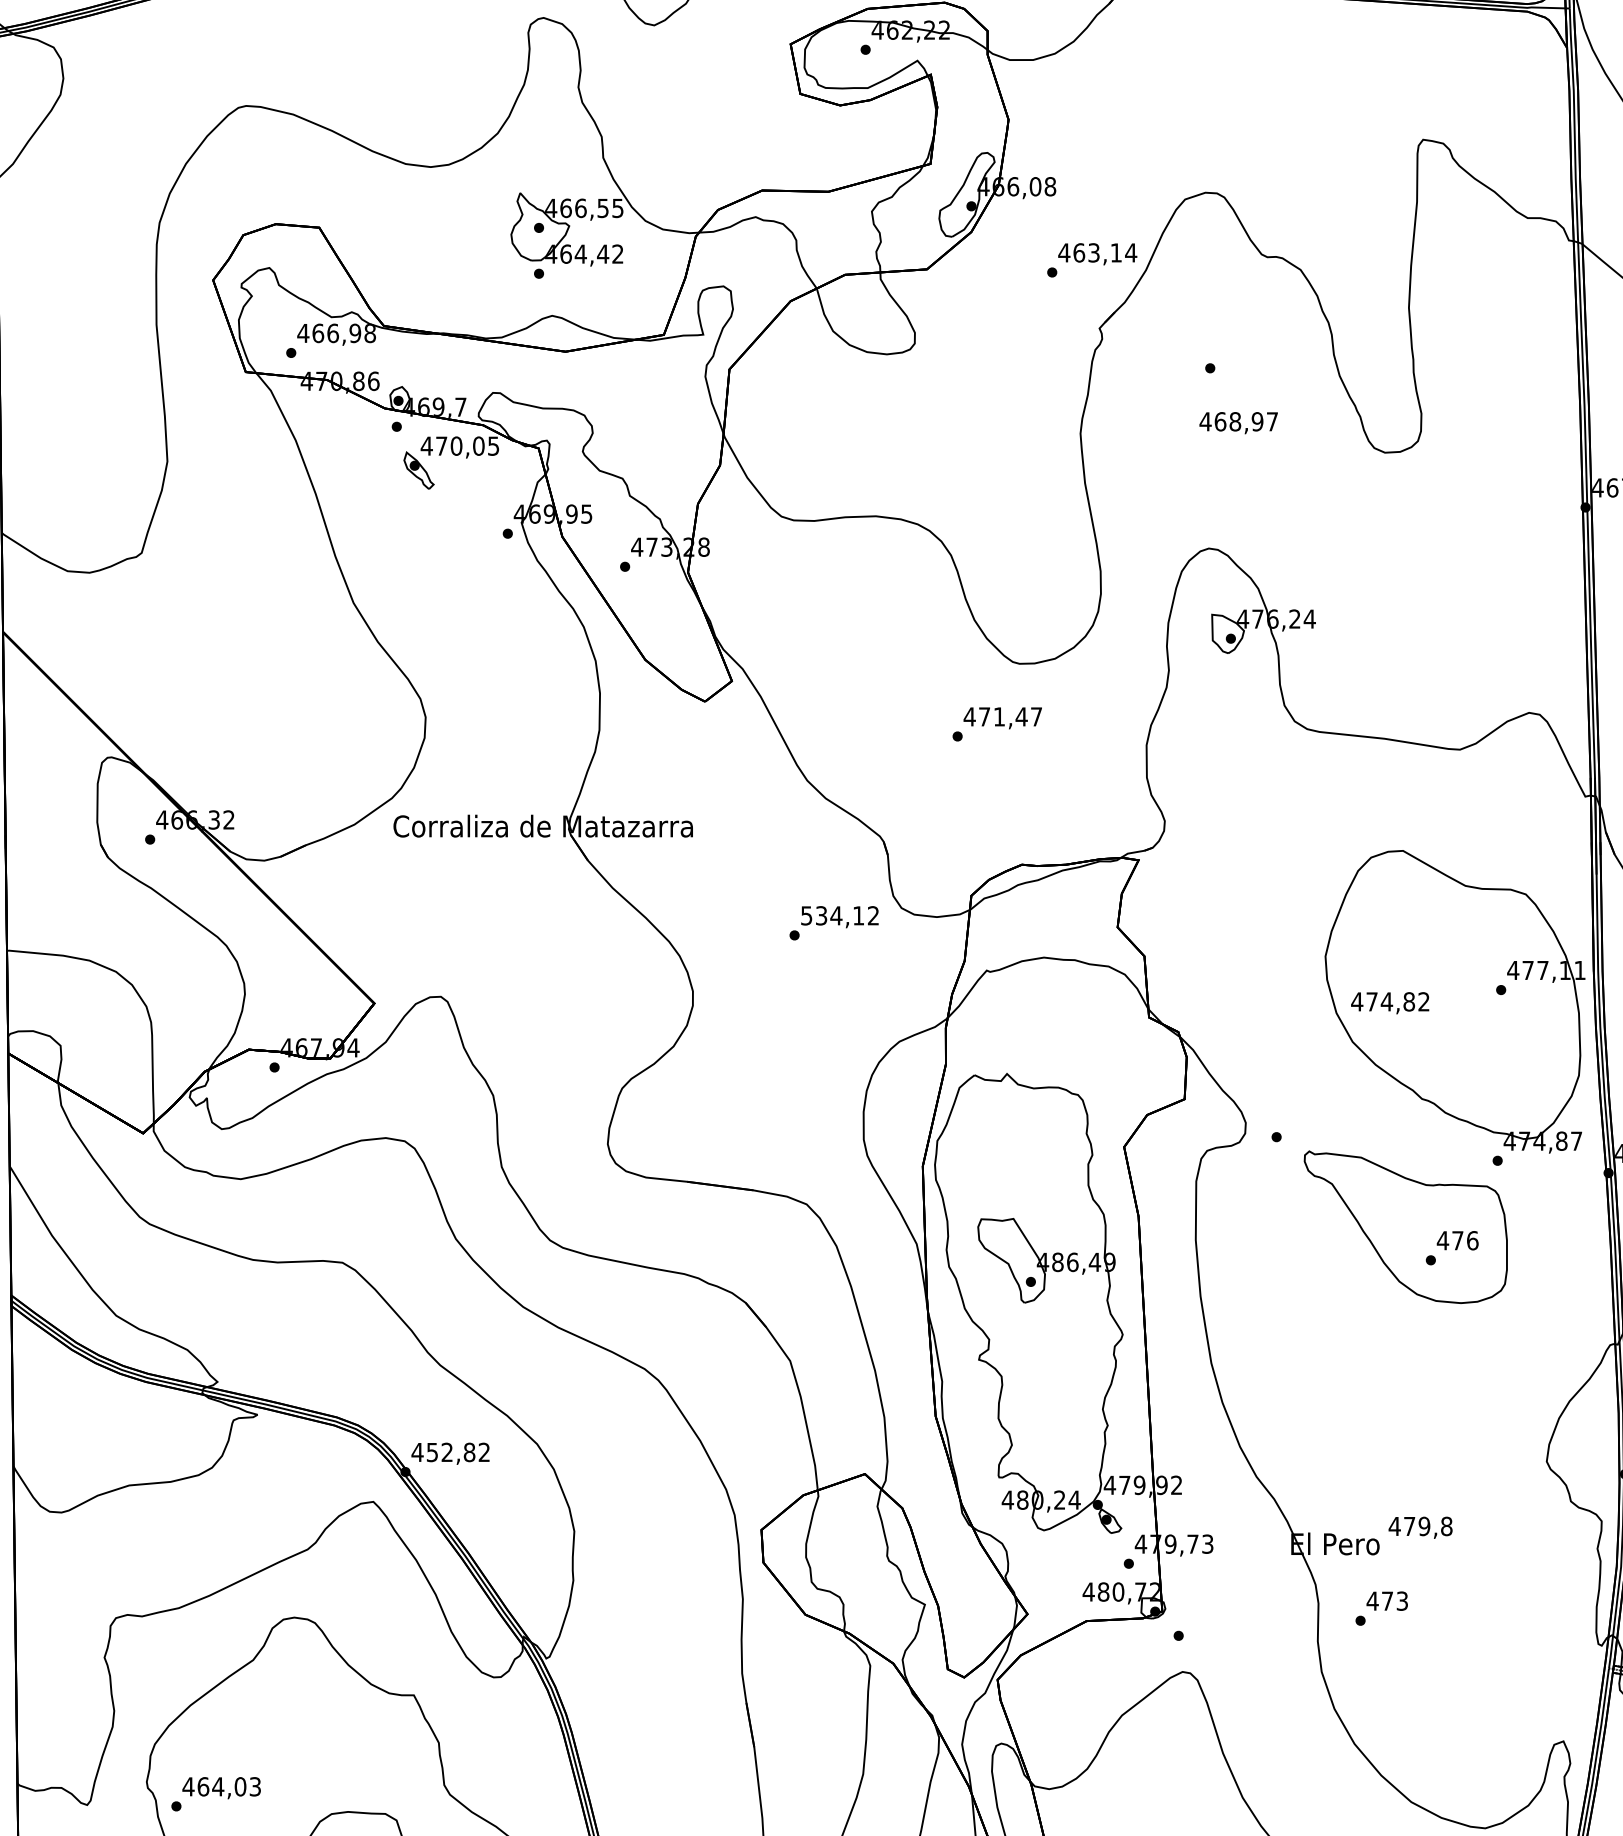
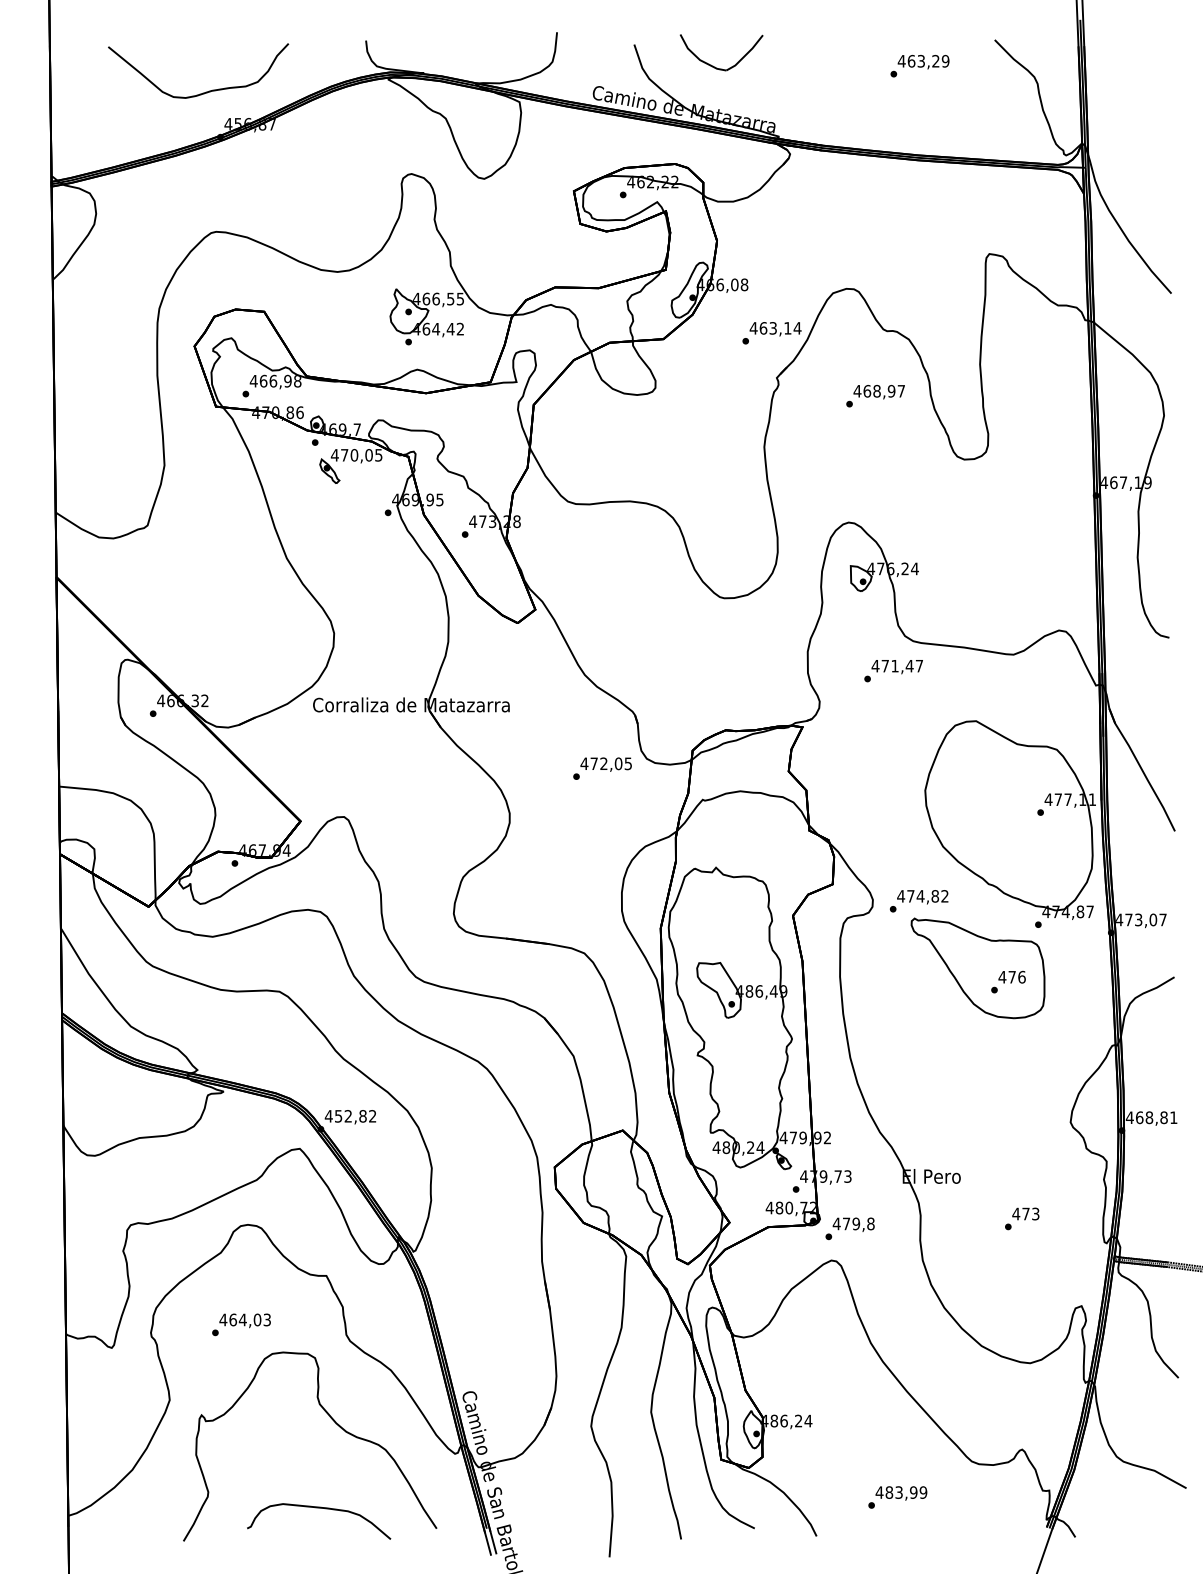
text: (1237, 423) -> (878, 392), moved
text: (997, 725) -> (893, 671), moved
text: (838, 915) -> (605, 763), 534,12 -> 472,05
text: (1389, 1003) -> (922, 897), moved
text: (1420, 1527) -> (853, 1224), moved
text: (1382, 1607) -> (1022, 1218), moved
text: (216, 1793) -> (241, 1324), moved

